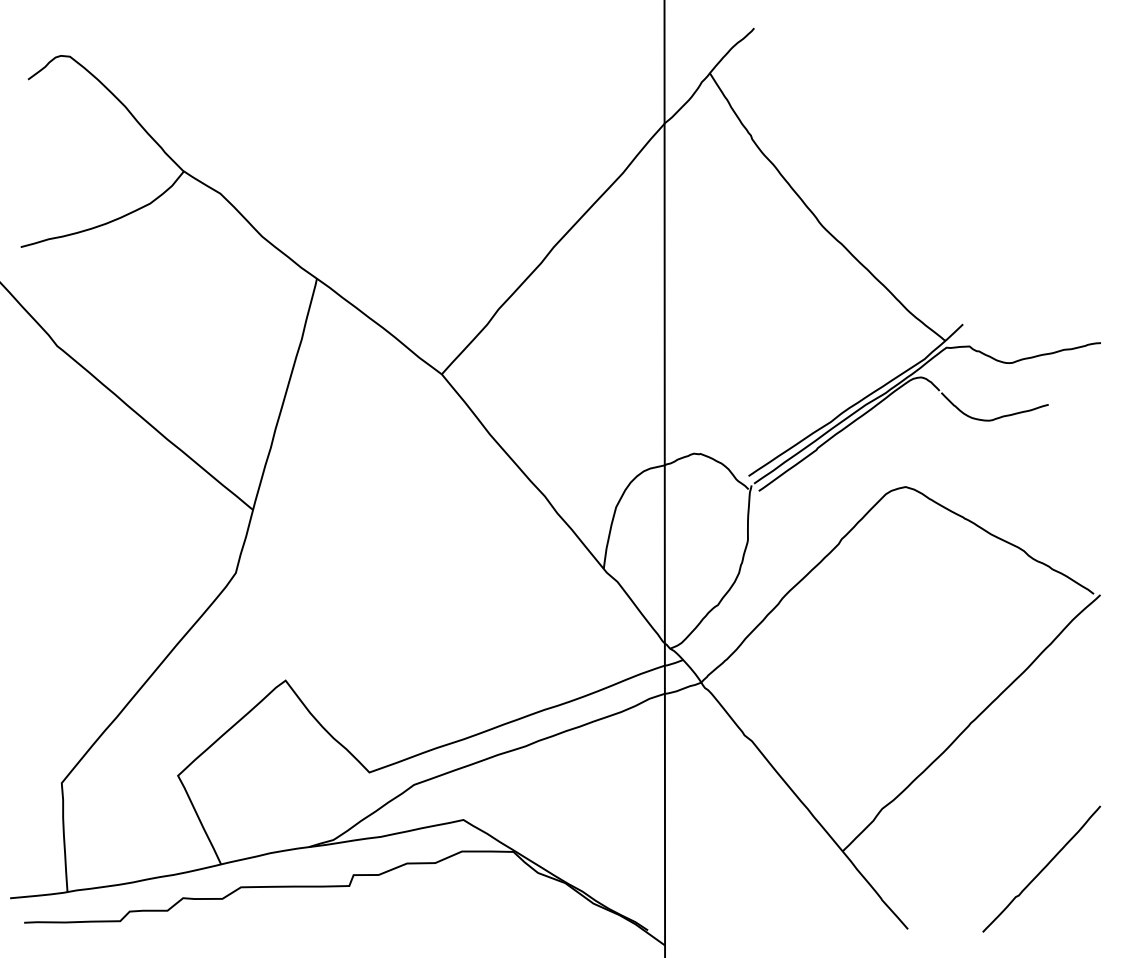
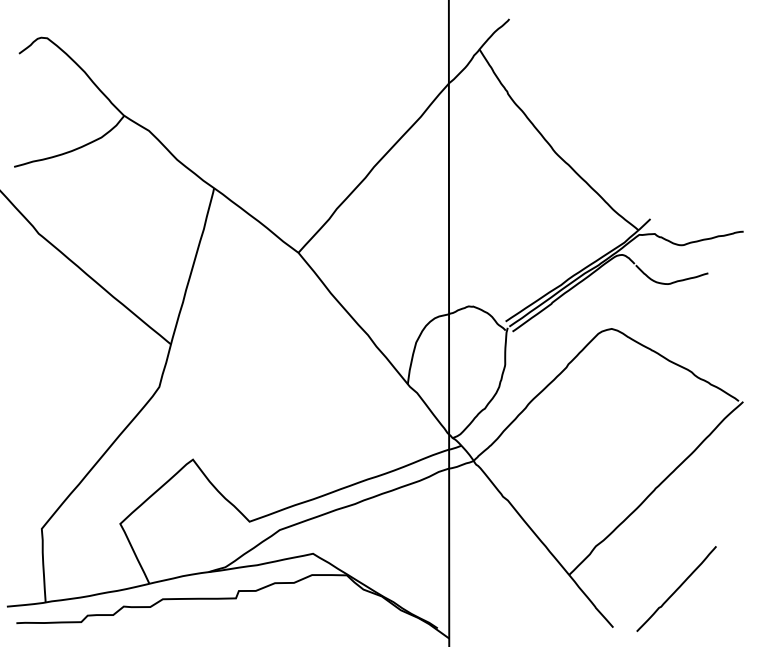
line: (1041, 868) -> (676, 588), moved

